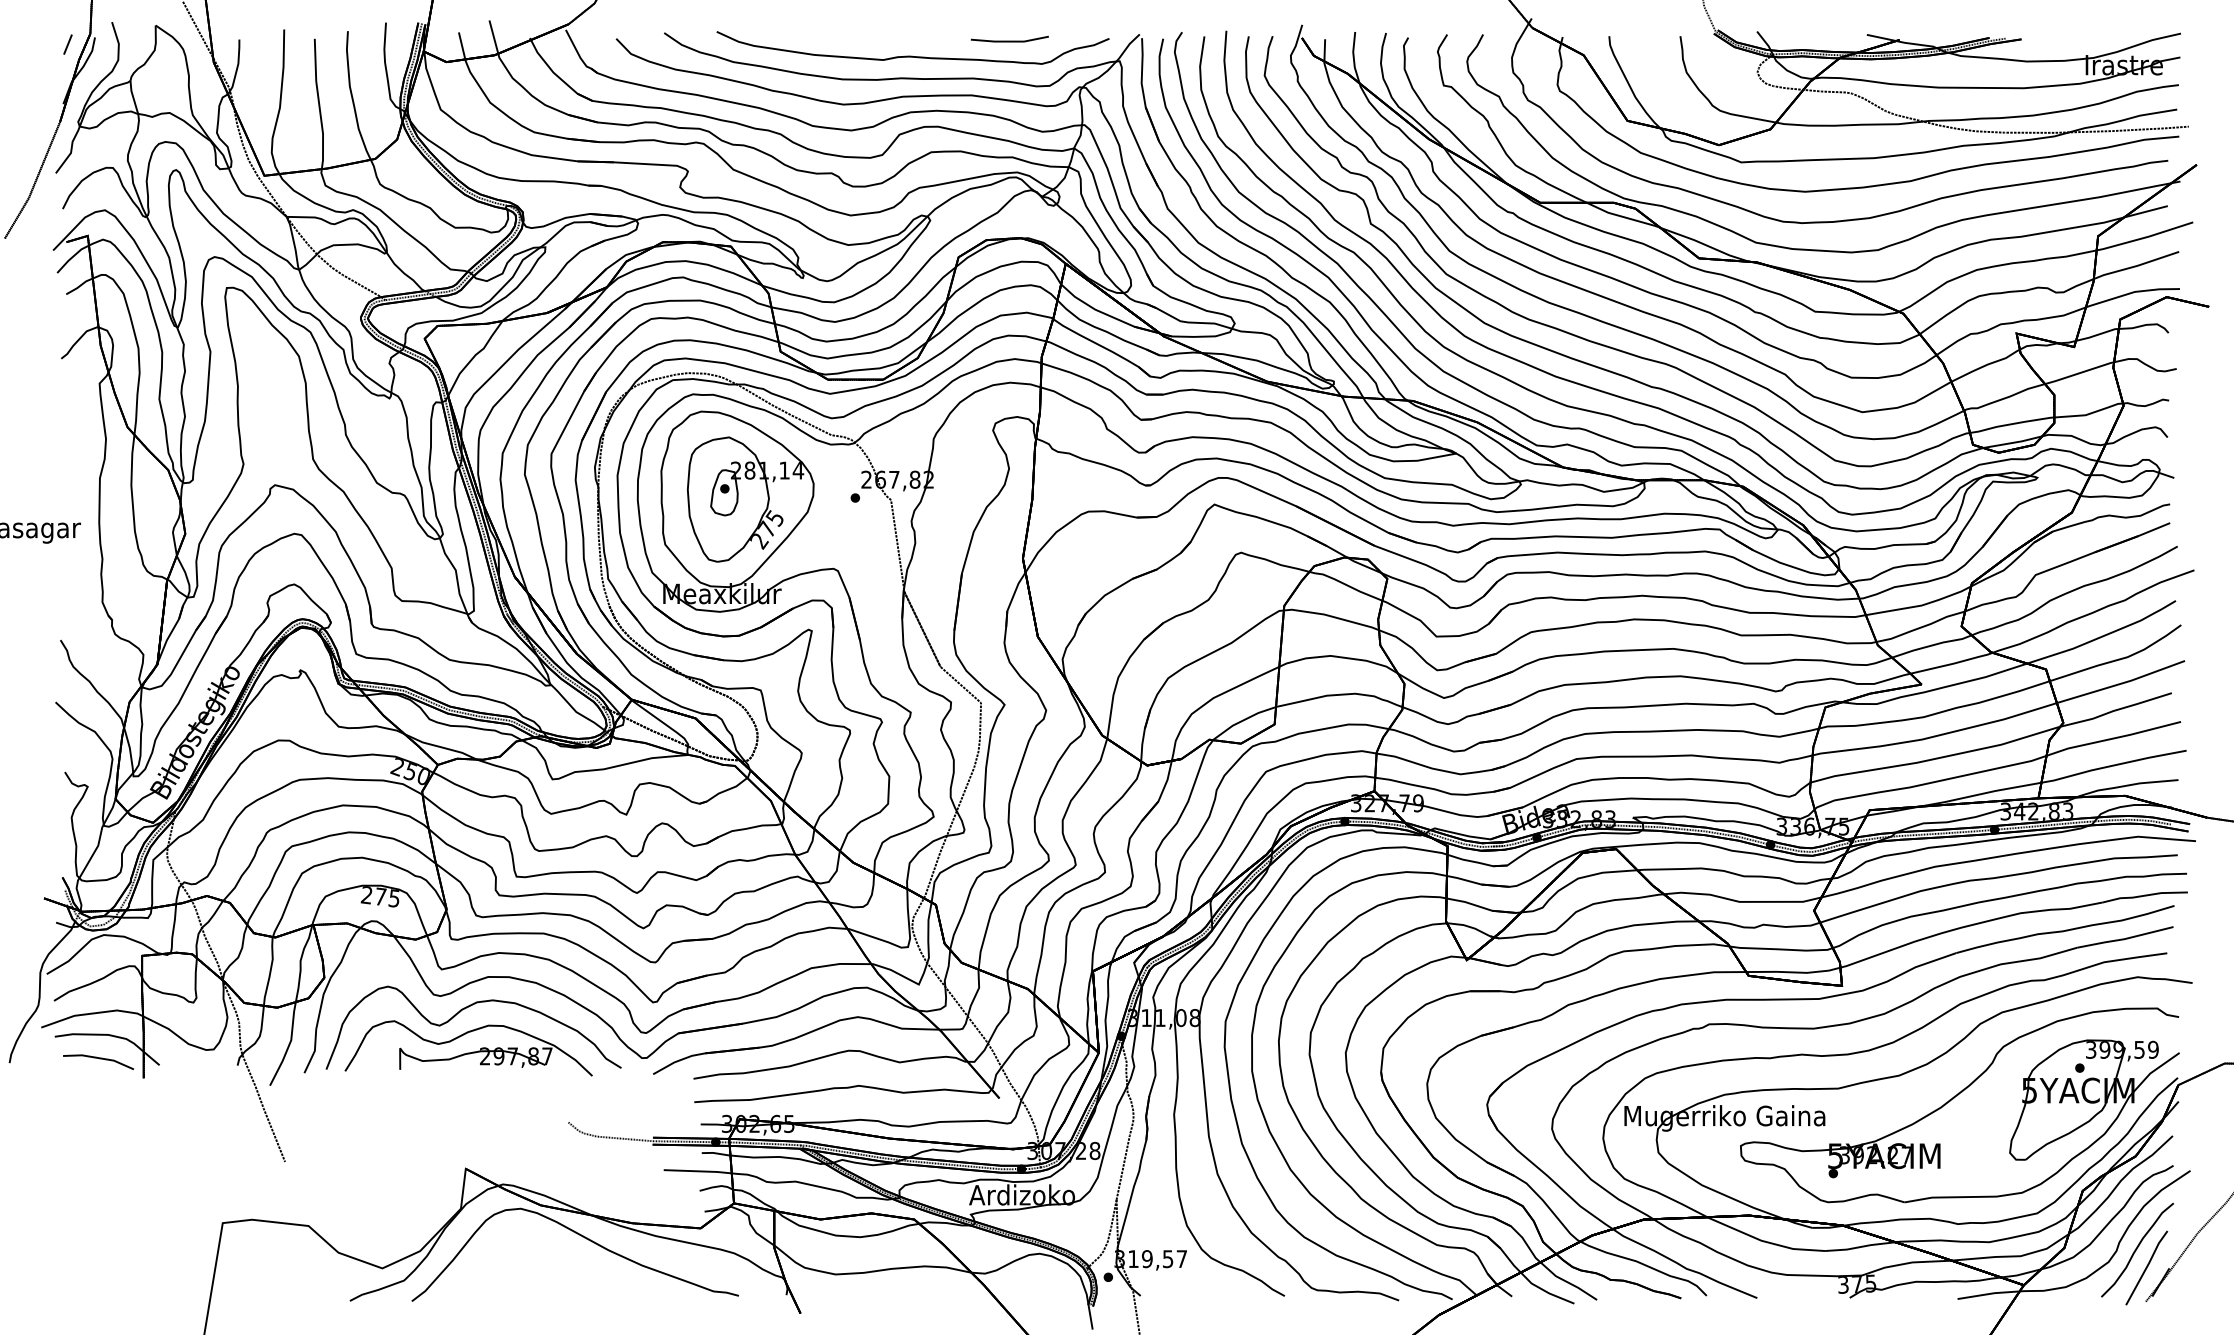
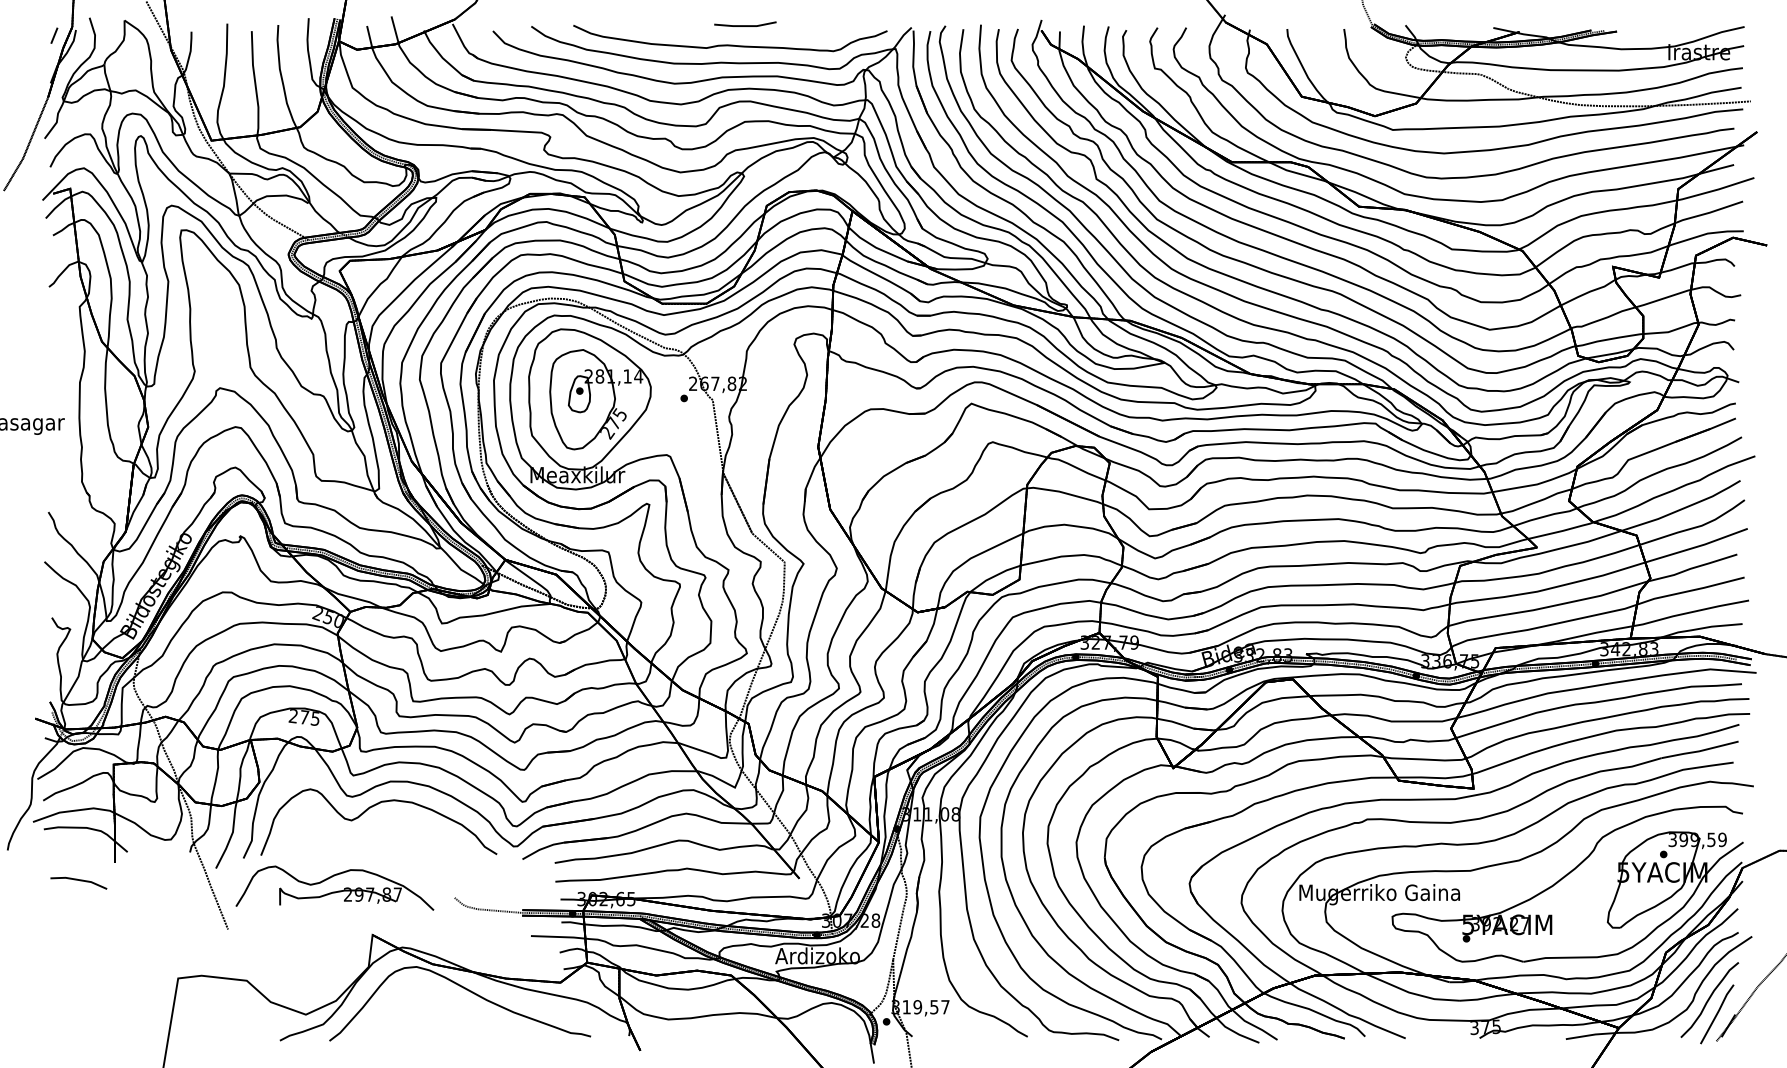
line: (1009, 40) -> (745, 25), moved
part: (468, 1048) -> (334, 888), moved
line: (99, 1059) -> (79, 881), moved

